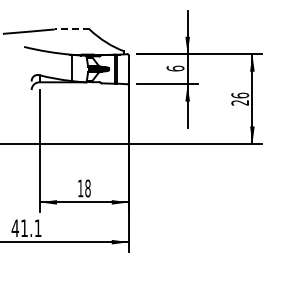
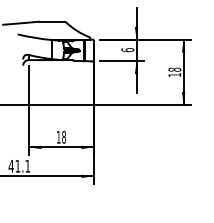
line: (71, 29) -> (52, 21), dashed -> solid
text: (239, 98) -> (174, 71), 26 -> 18

